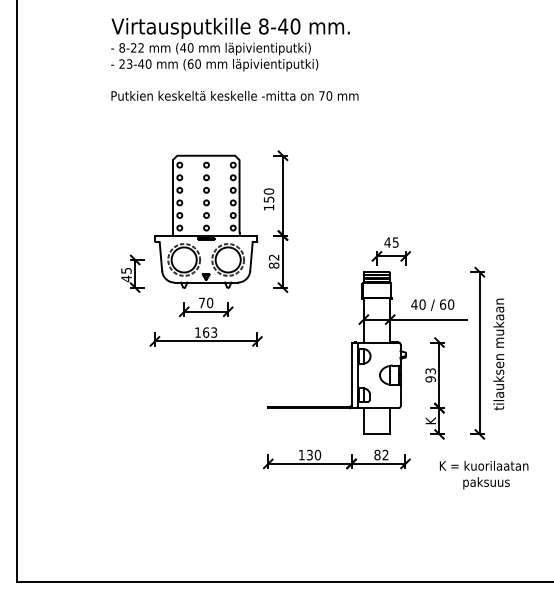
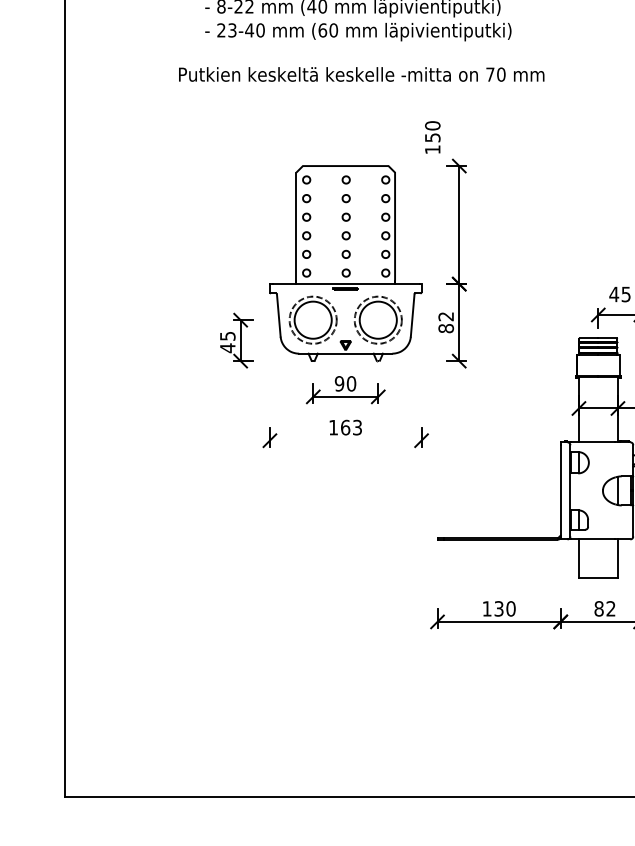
text: (234, 95) -> (360, 73), moved
text: (268, 199) -> (431, 137), moved
text: (201, 302) -> (338, 383), 70 -> 90
line: (205, 341) -> (344, 440), removed

